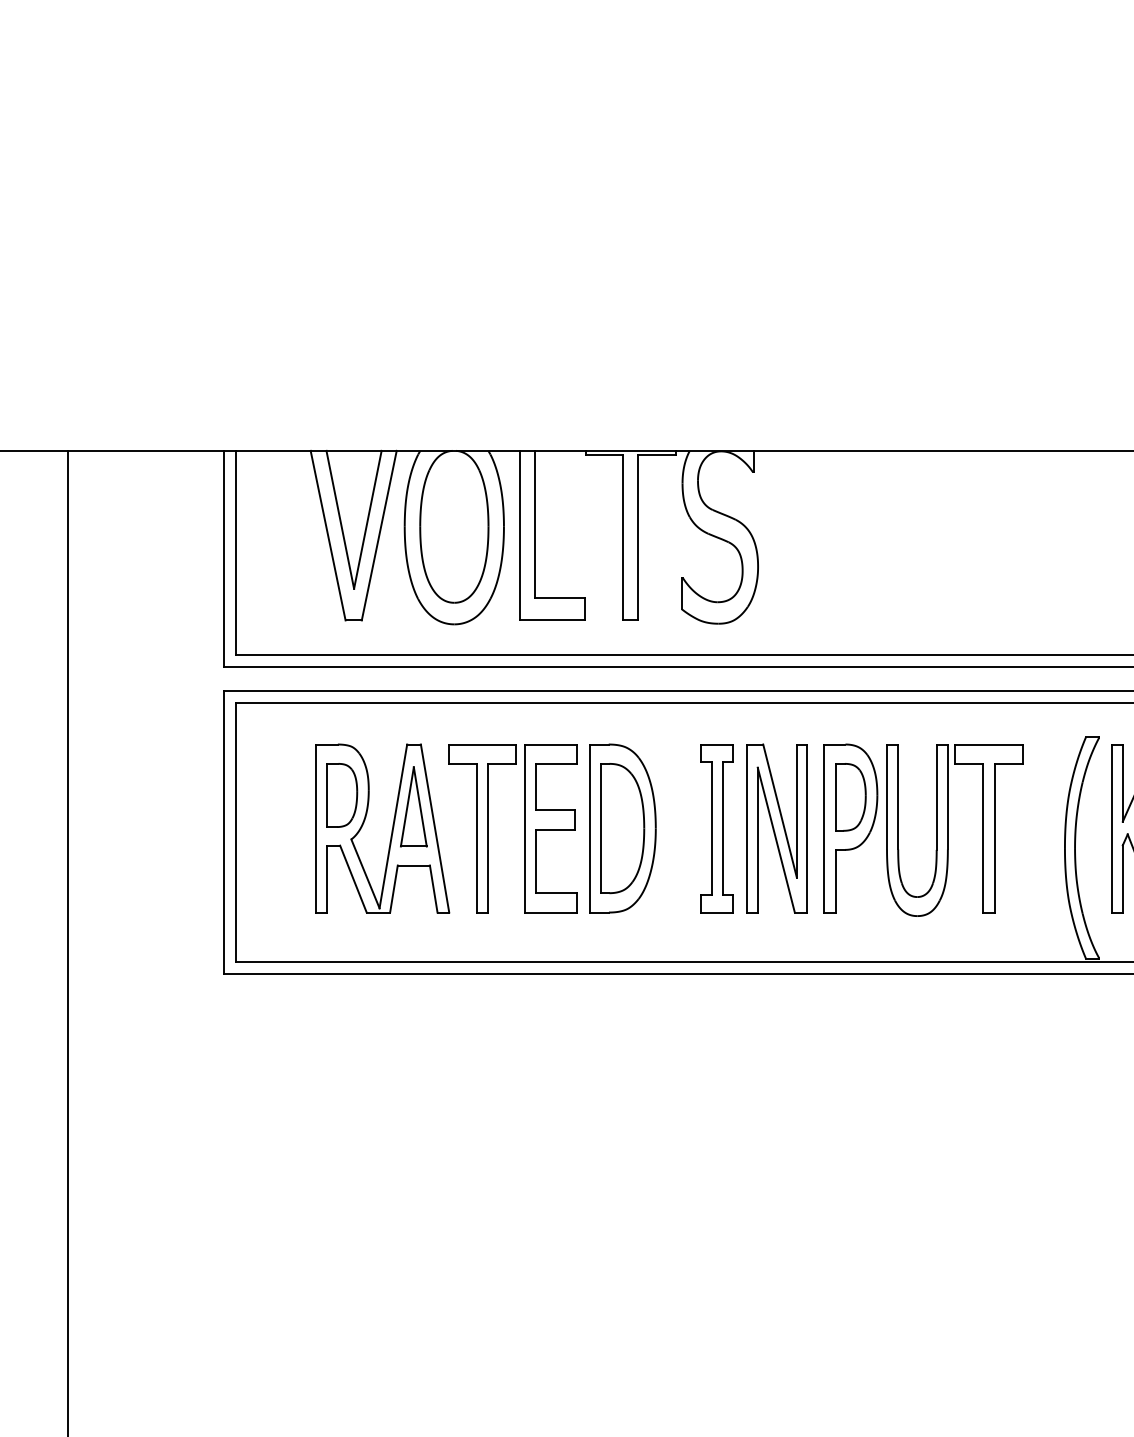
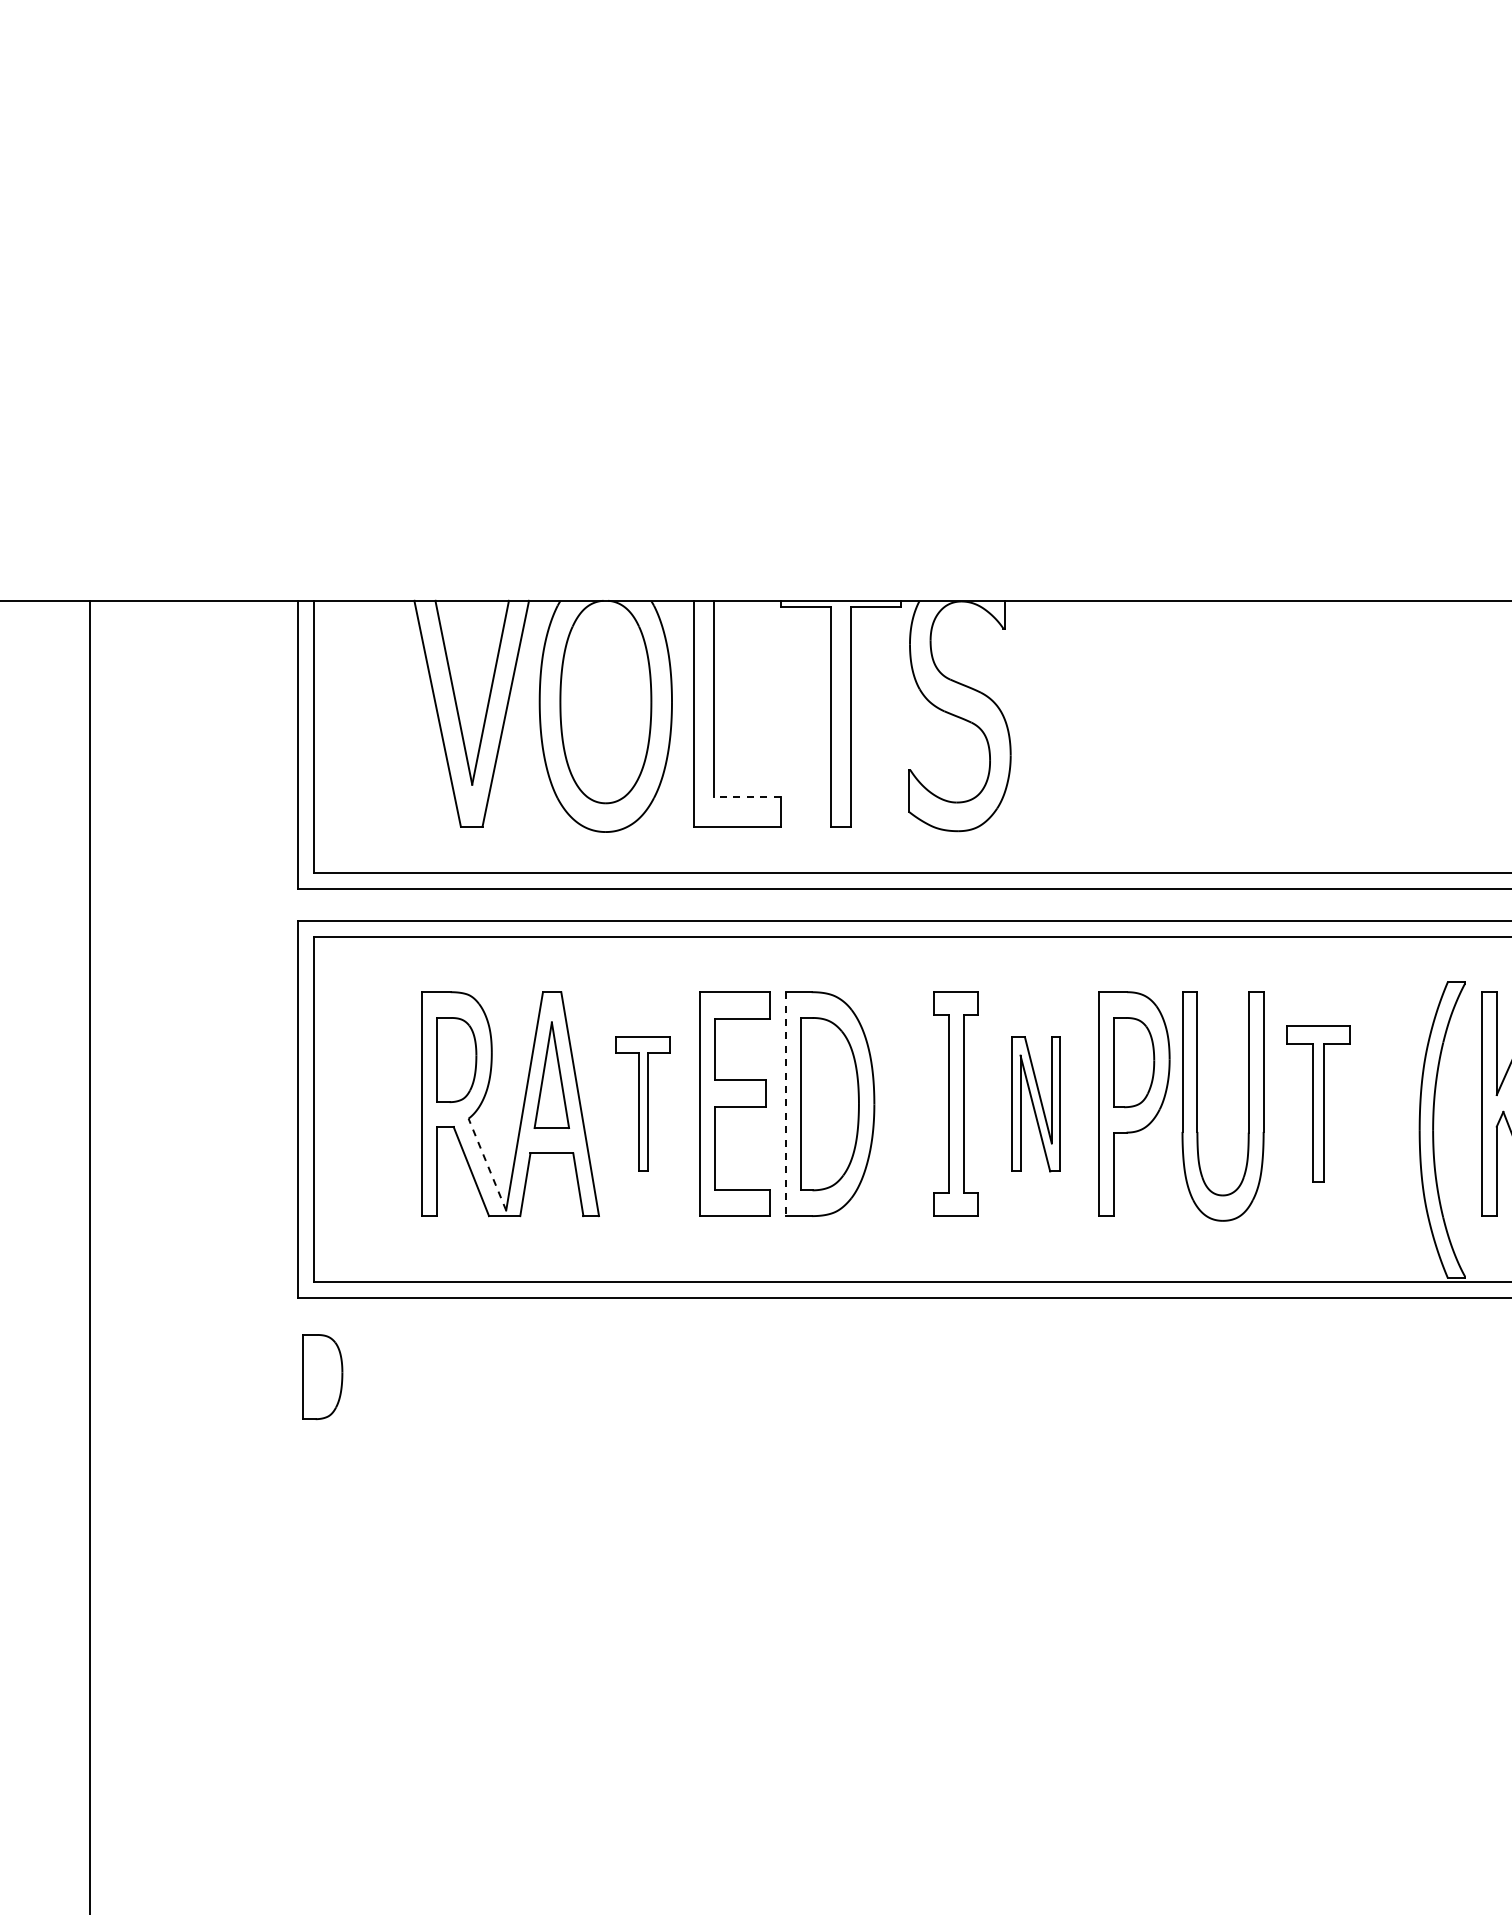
line: (559, 598) -> (746, 797), solid -> dashed
part: (481, 828) -> (642, 1103), size x0.6
line: (589, 828) -> (786, 1104), solid -> dashed
part: (776, 828) -> (1035, 1104), size x0.6
part: (988, 828) -> (1317, 1103), size x0.7
line: (365, 873) -> (487, 1164), solid -> dashed
part: (241, 1033) -> (322, 1377), added

